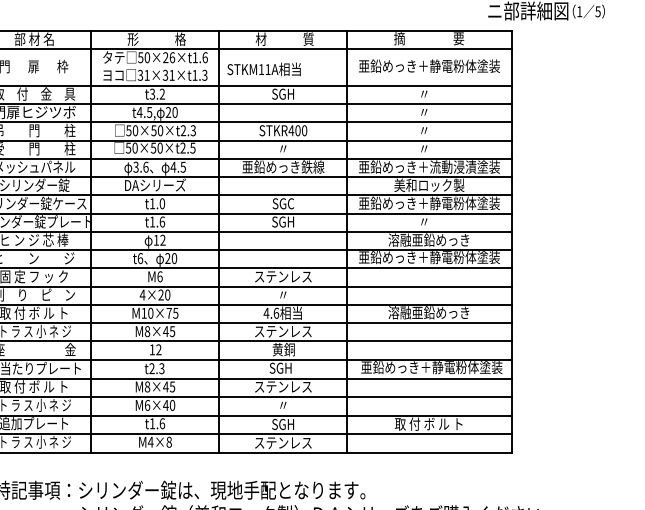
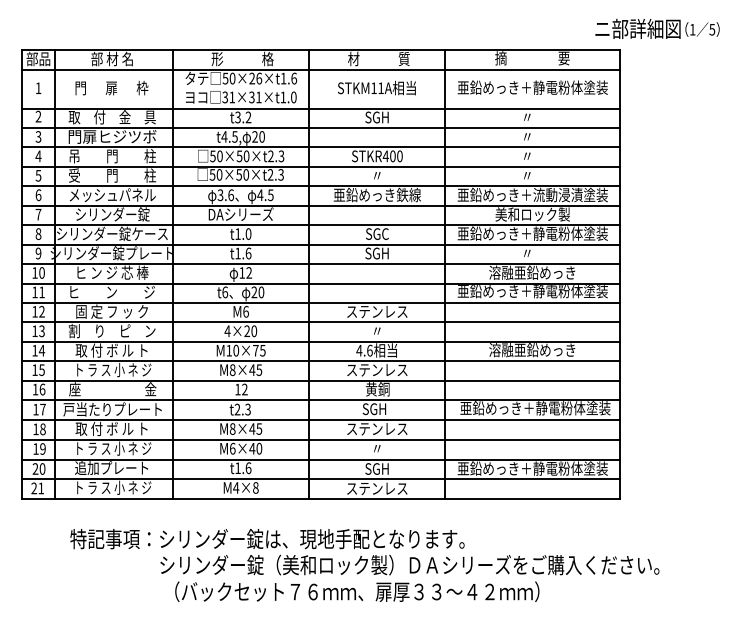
text: (263, 68) -> (376, 87), moved
text: (204, 75) -> (293, 97), 31×31×t1.3 -> 31×31×t1.0
text: (192, 147) -> (280, 174), 50×50×t2.5 -> 50×50×t2.3
text: (429, 423) -> (532, 468), 取 付 ボ ル ト -> 亜鉛めっき＋静電粉体塗装

